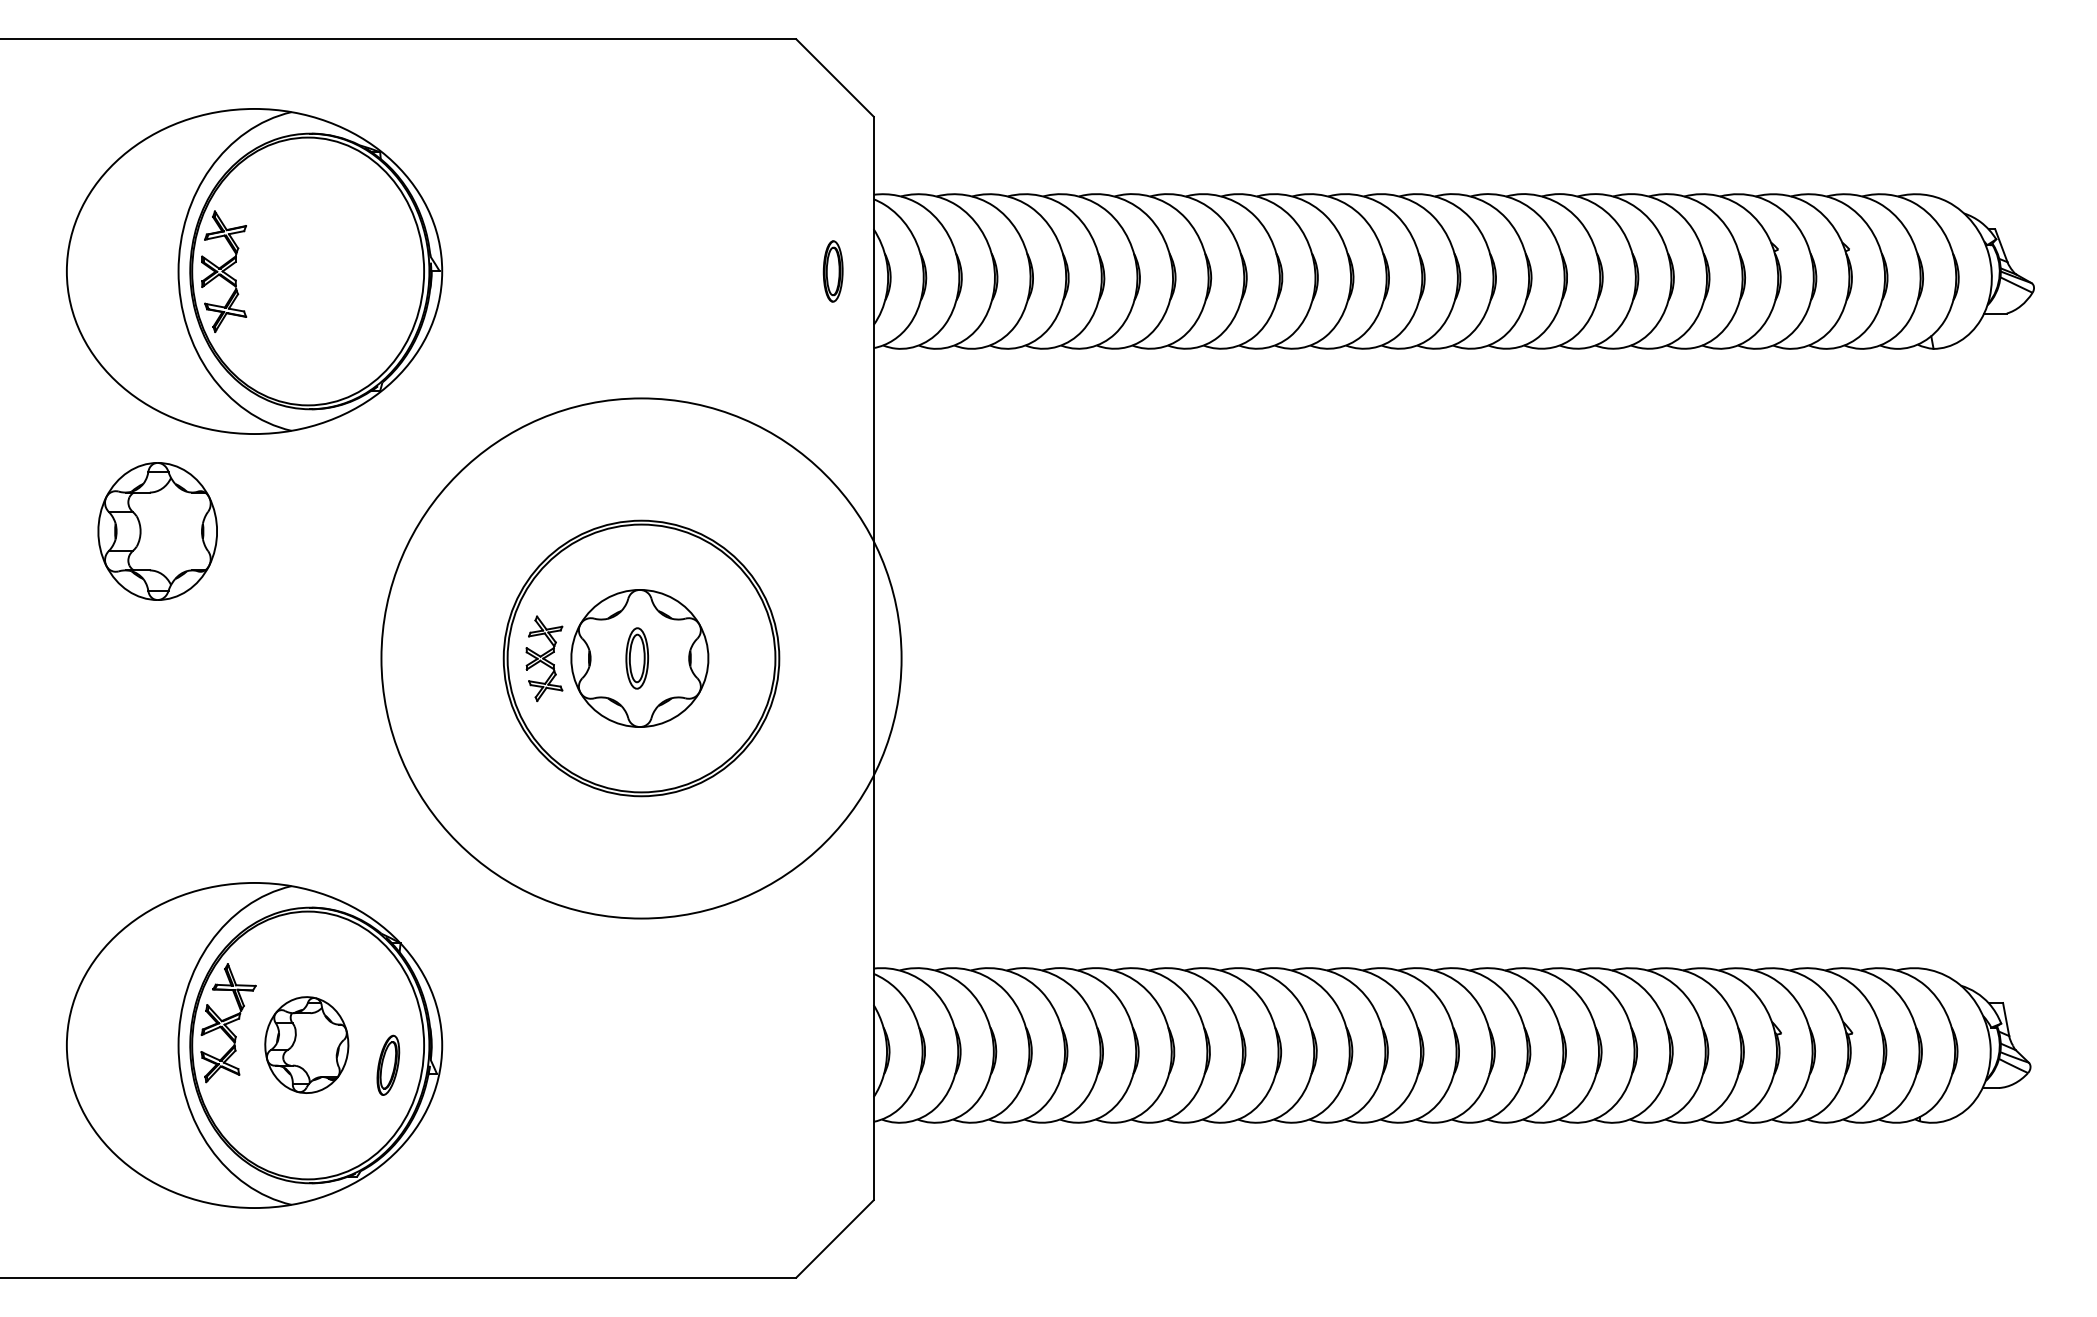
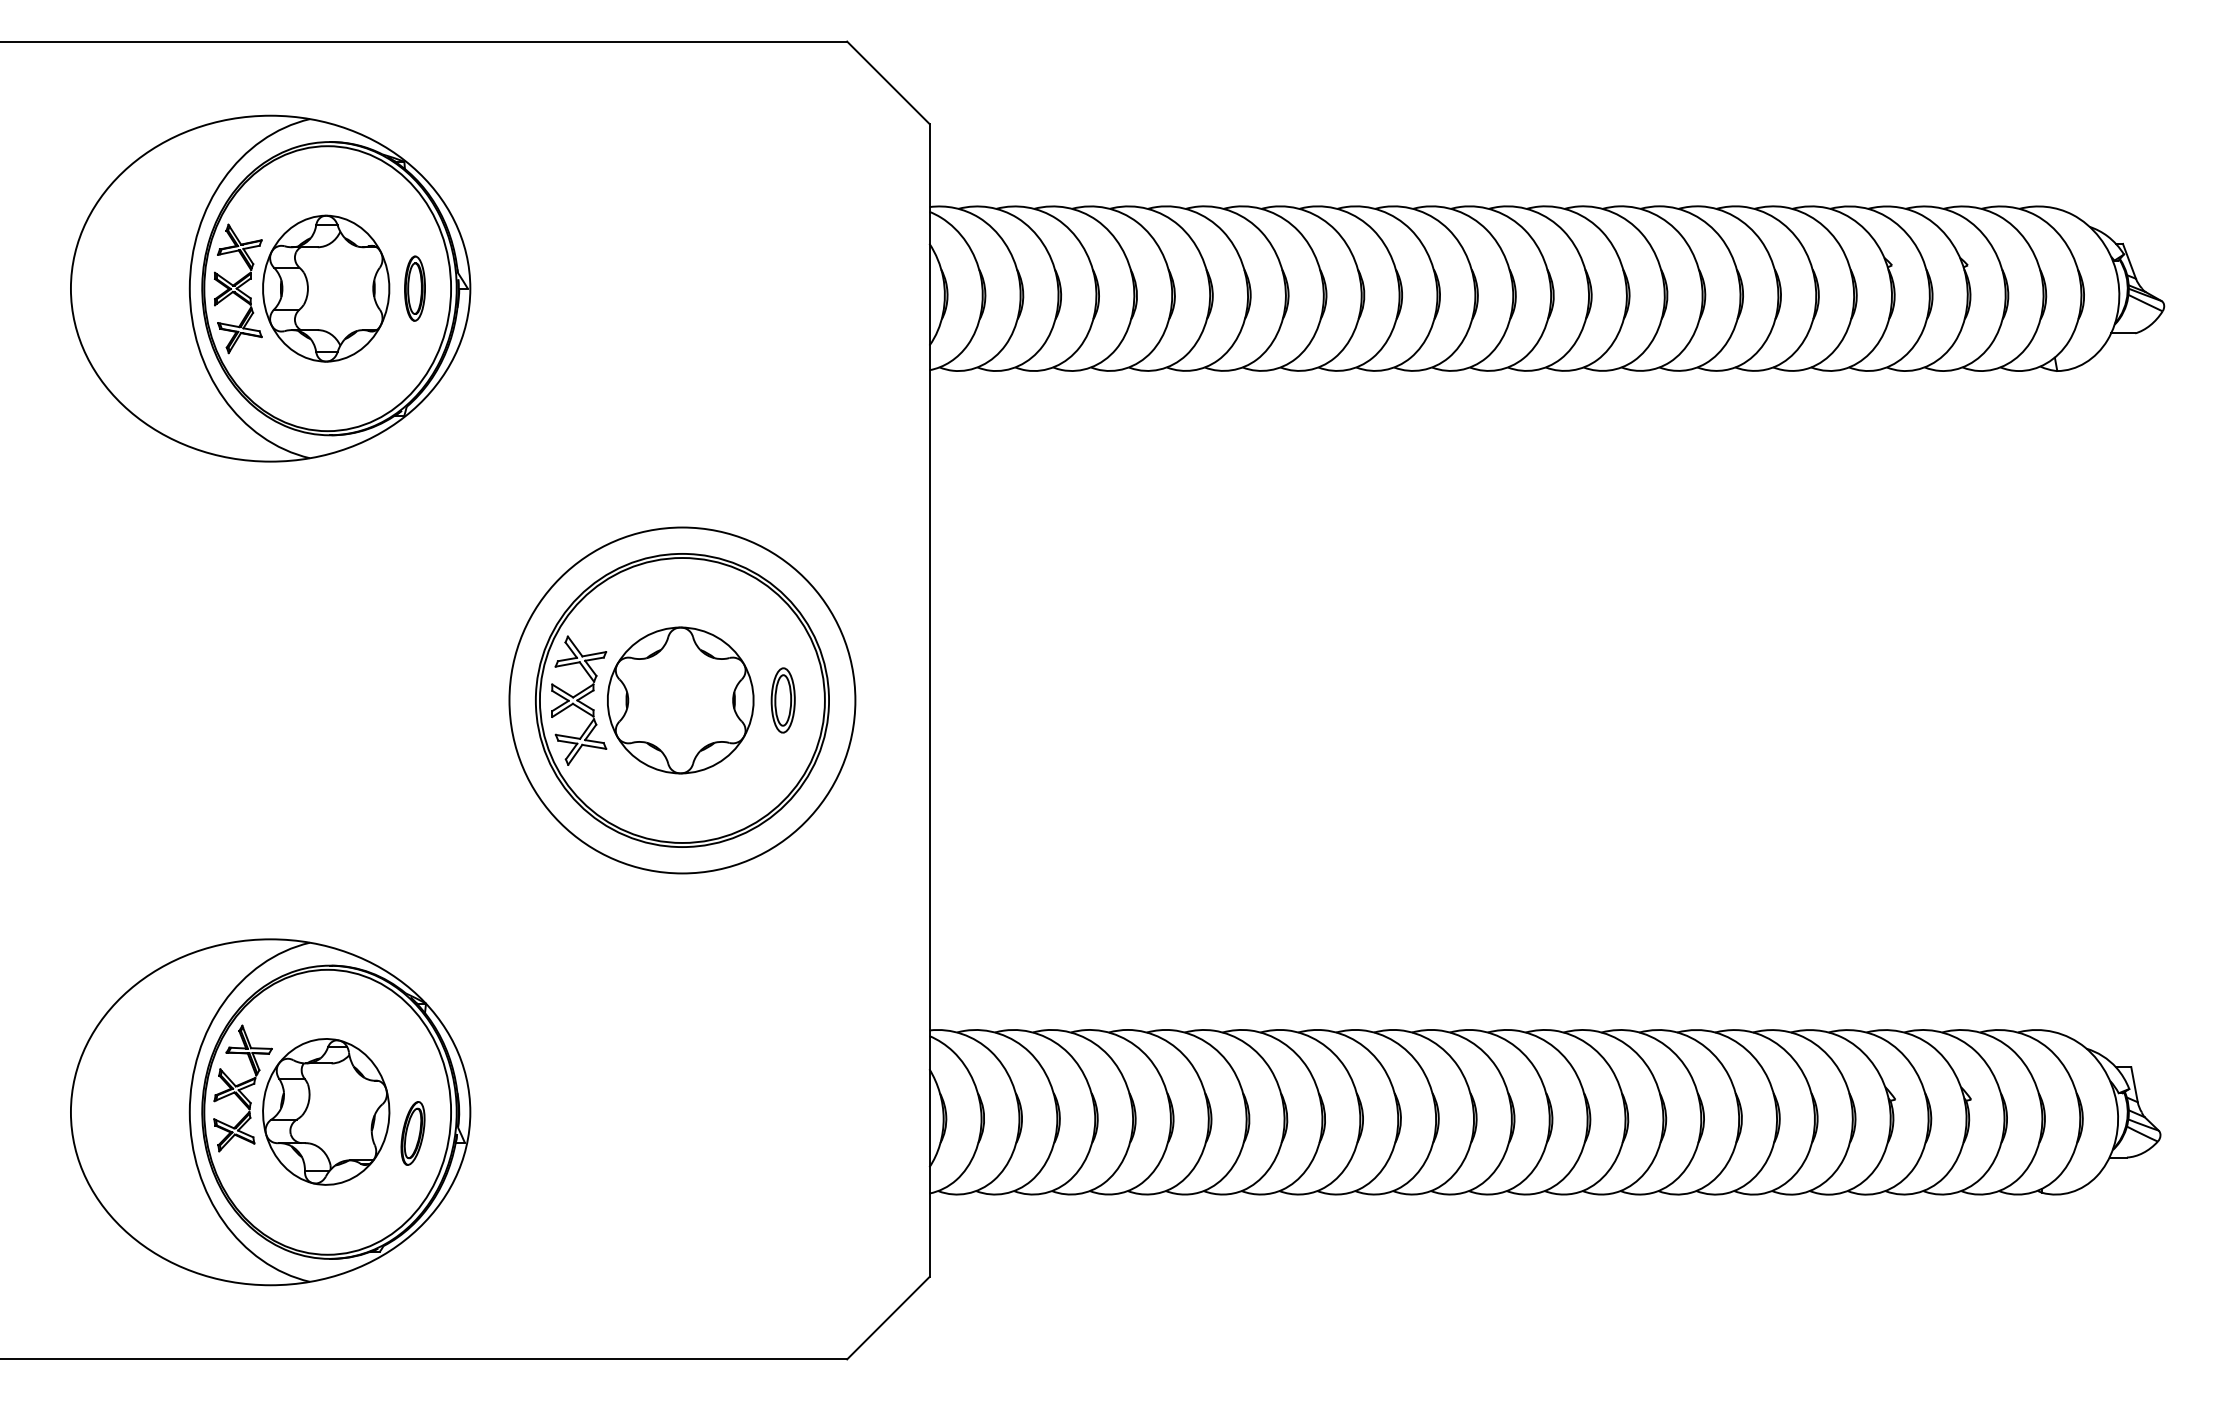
part: (832, 271) -> (414, 288), moved
part: (157, 531) -> (325, 288), moved
part: (544, 658) -> (579, 700), size x1.43
part: (637, 658) -> (783, 700), moved
circle: (641, 658) -> (682, 700), size x0.62
part: (306, 1044) -> (325, 1111), size x1.43

